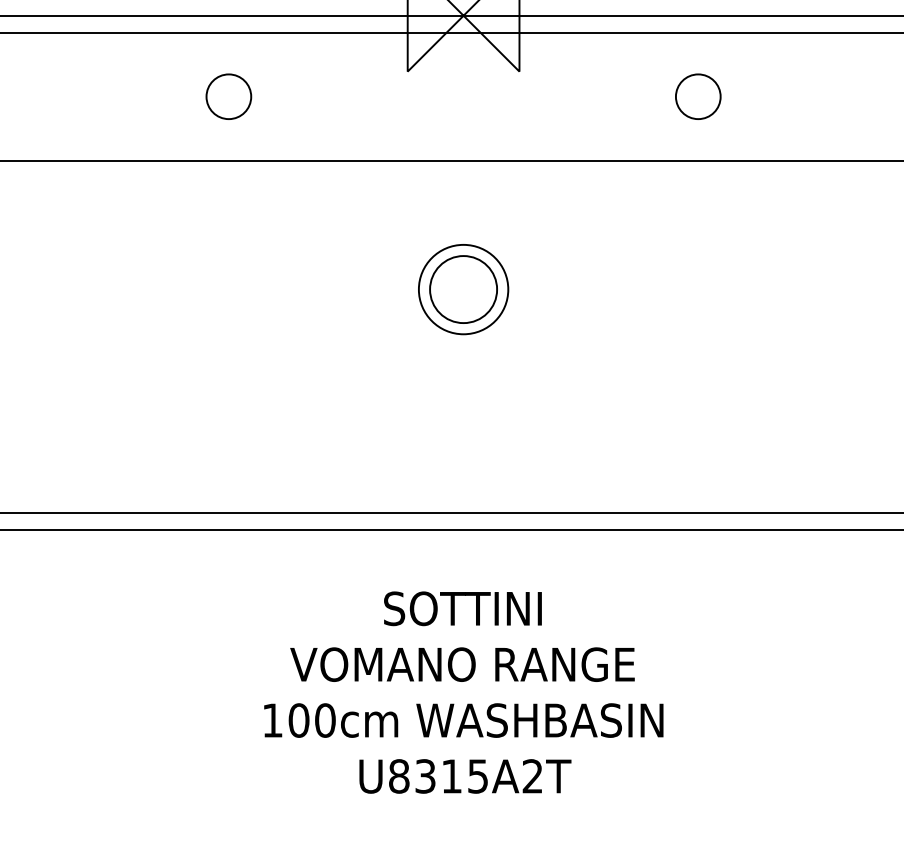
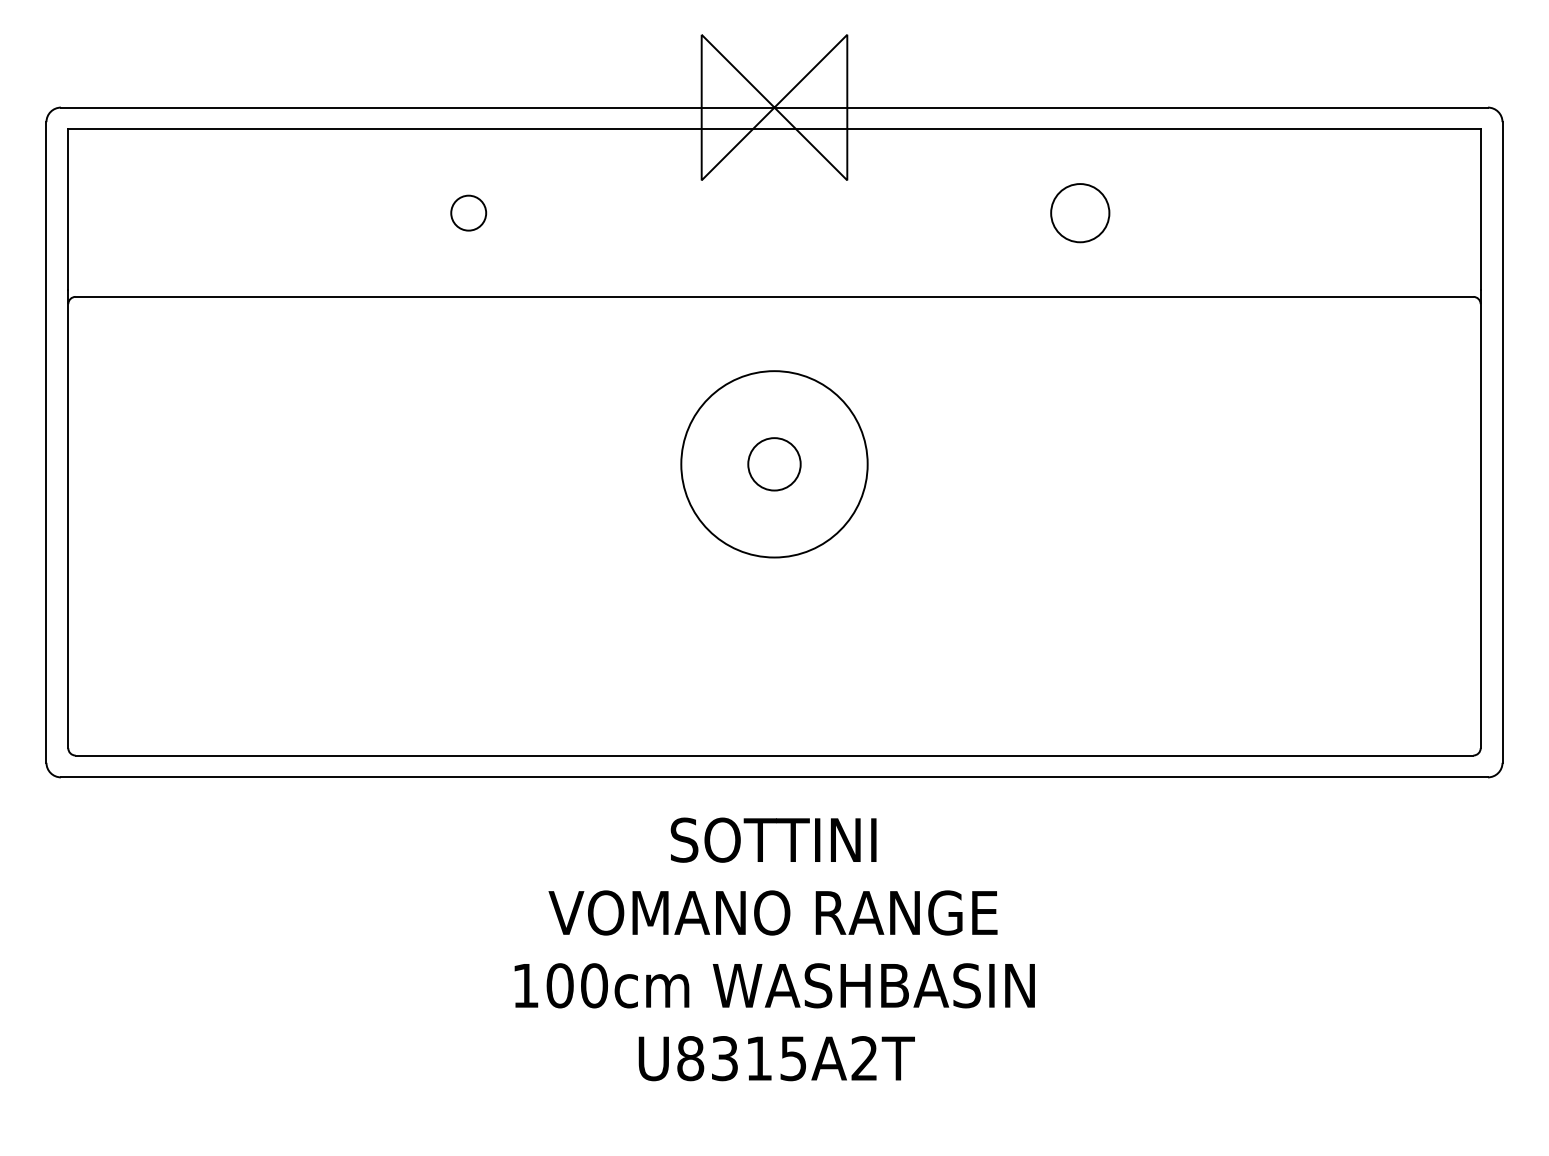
circle: (228, 97) -> (468, 213), size x0.6
circle: (463, 289) -> (774, 464), size x0.6
circle: (463, 289) -> (774, 464), size x1.6
text: (463, 692) -> (774, 949), moved

